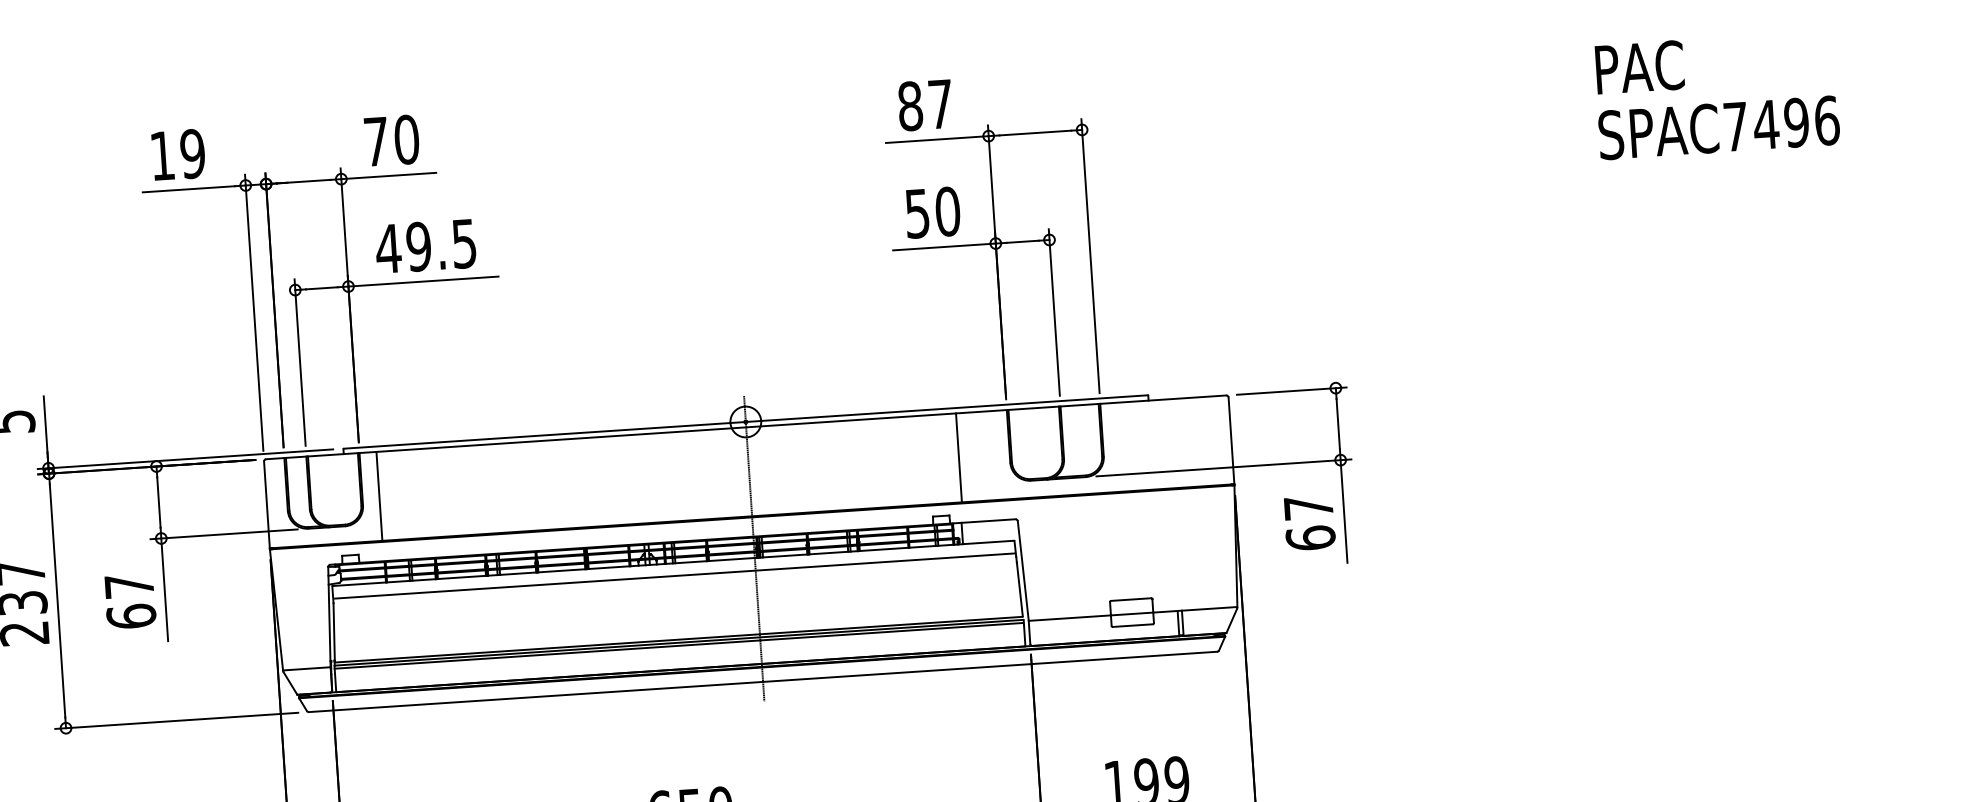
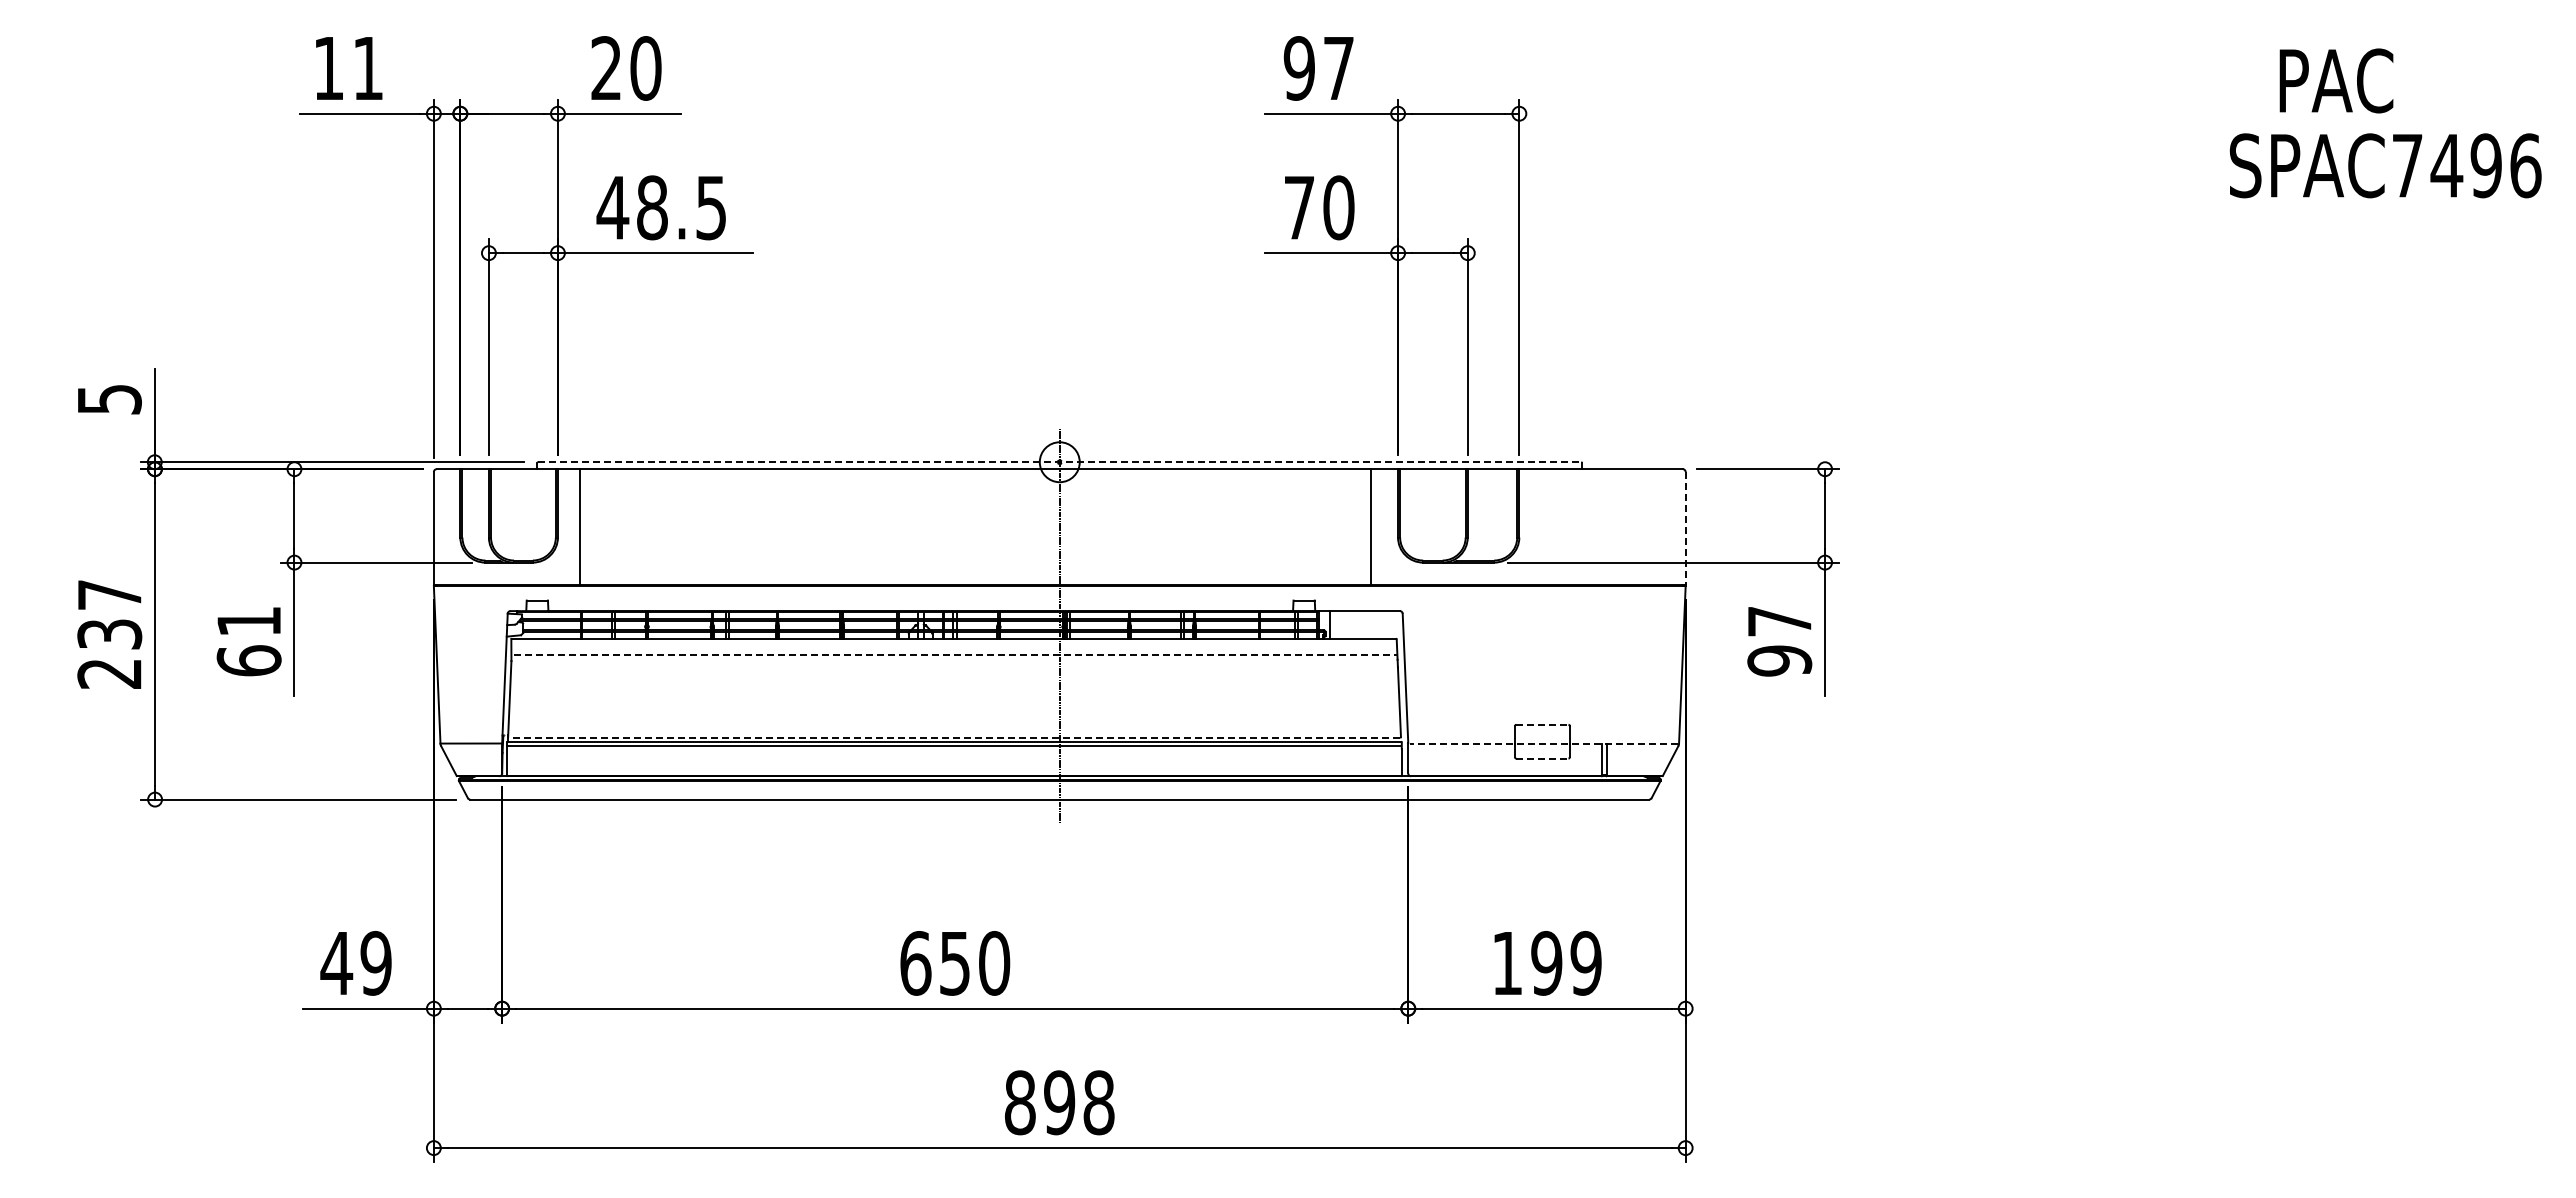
text: (1639, 67) -> (2336, 80), moved
text: (910, 106) -> (1299, 68), 87 -> 97
text: (1718, 127) -> (2385, 165), moved
text: (376, 141) -> (606, 67), 70 -> 20
text: (192, 154) -> (367, 68), 19 -> 11
text: (916, 214) -> (1298, 208), 50 -> 70
text: (418, 246) -> (651, 207), 49.5 -> 48.5
line: (745, 422) -> (1059, 462), solid -> dashed
line: (1231, 441) -> (1685, 528), solid -> dashed
line: (959, 457) -> (1371, 526), moved
text: (1310, 537) -> (1779, 660), 67 -> 97
line: (675, 576) -> (955, 655), solid -> dashed
text: (128, 586) -> (248, 621), 67 -> 61
line: (1131, 599) -> (1542, 724), solid -> dashed
line: (1132, 613) -> (1543, 743), solid -> dashed
line: (1132, 625) -> (1542, 758), solid -> dashed
line: (678, 639) -> (954, 737), solid -> dashed

